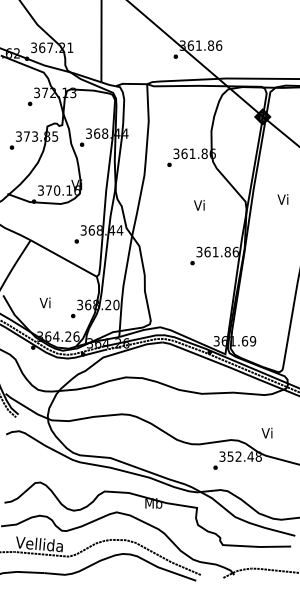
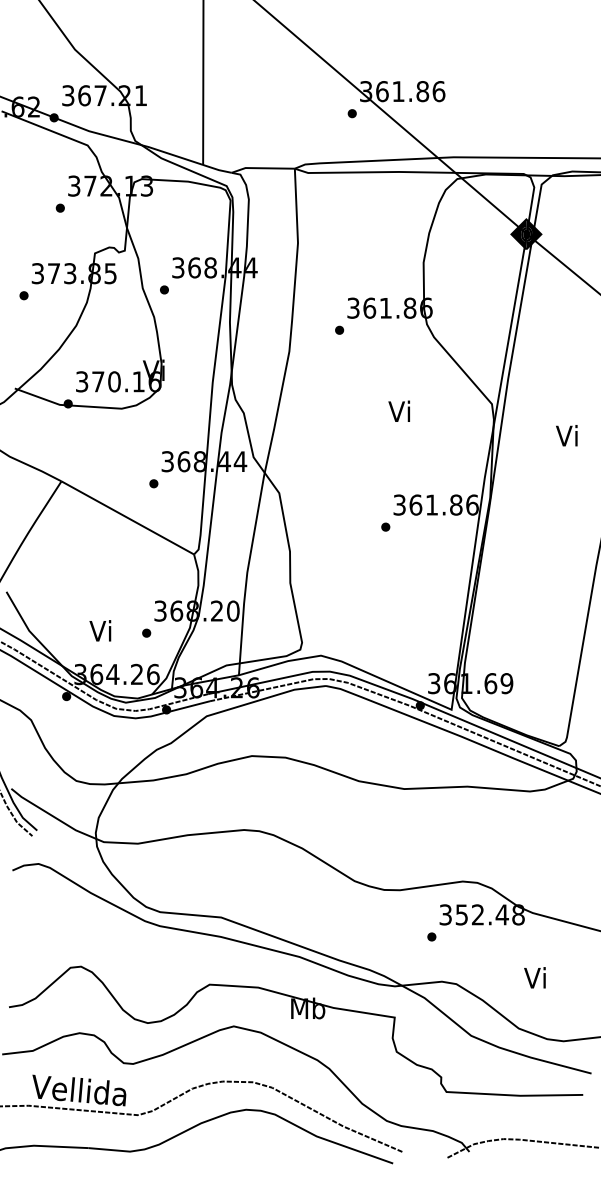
text: (282, 199) -> (565, 435), moved
text: (44, 302) -> (99, 630), moved
text: (266, 432) -> (533, 976), moved

